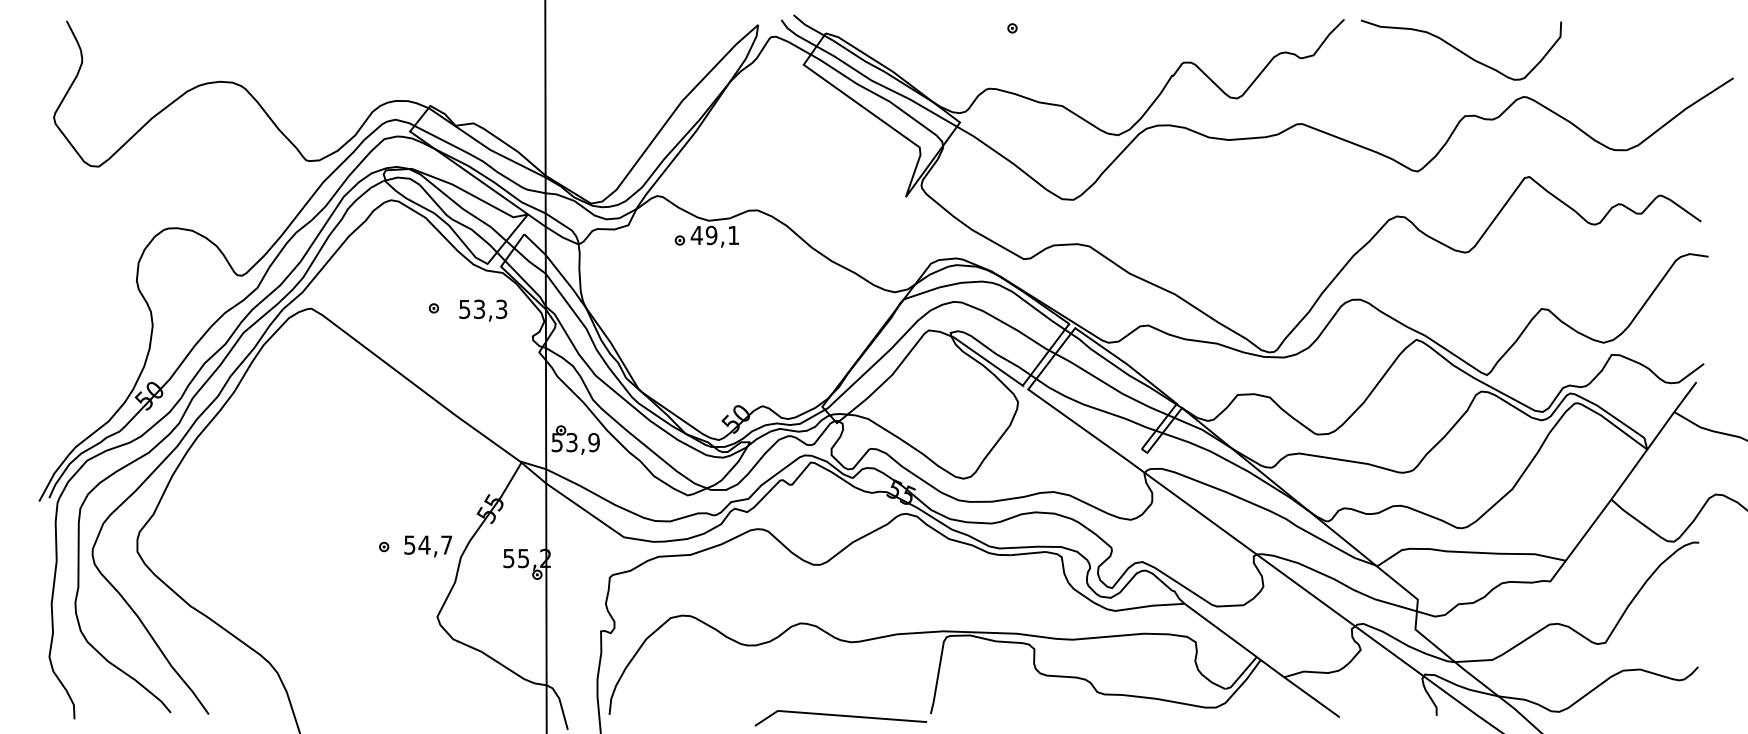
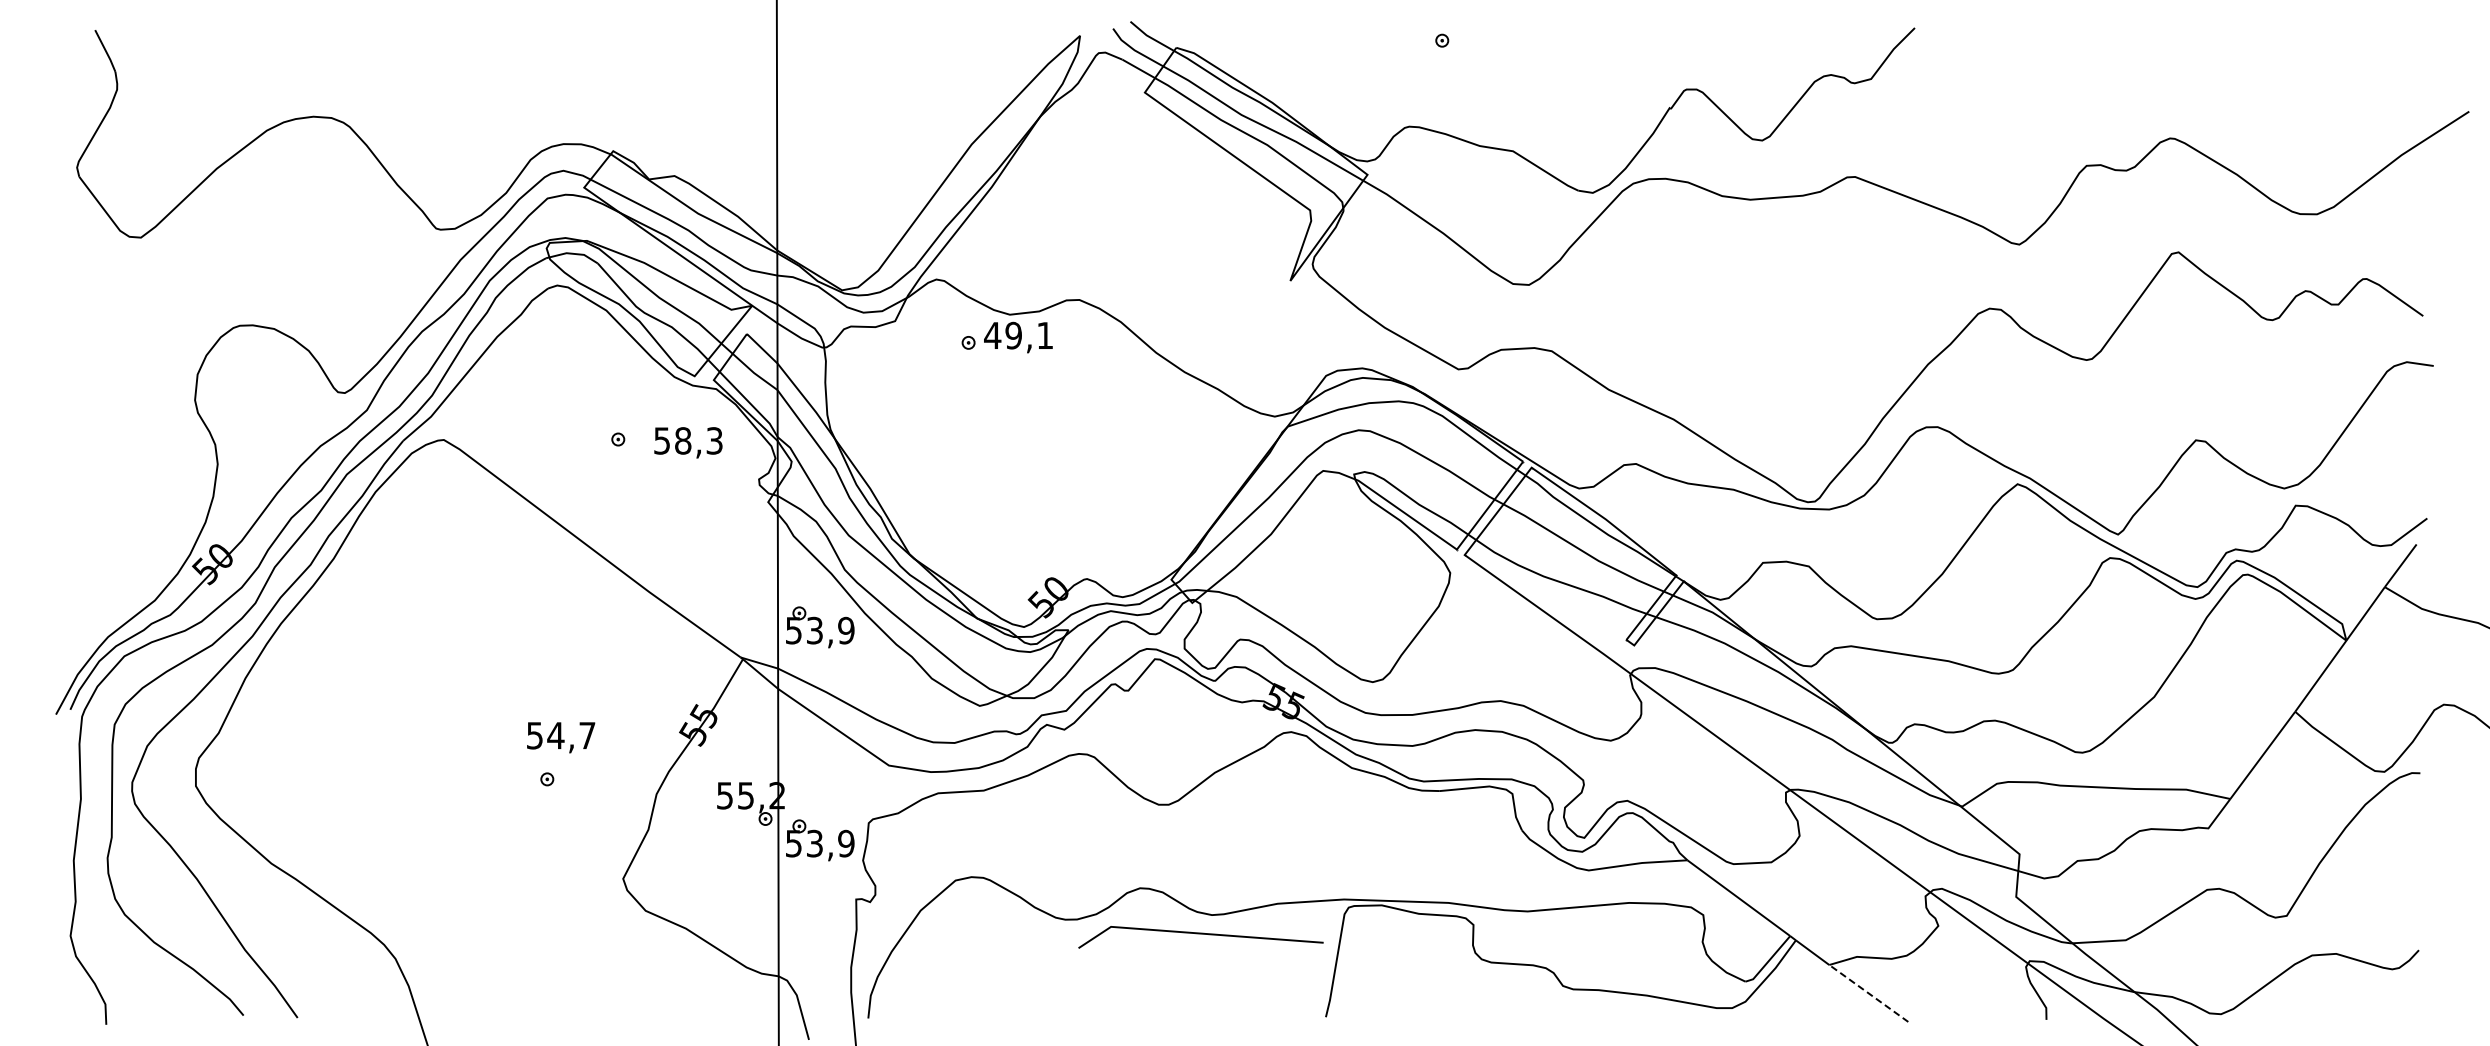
curve: (1460, 50) -> (2080, 72), removed
text: (479, 309) -> (683, 440), 53,3 -> 58,3
text: (428, 546) -> (561, 737), moved
part: (575, 589) -> (820, 840), added
line: (1312, 698) -> (1869, 994), solid -> dashed
line: (840, 716) -> (1200, 934), moved

